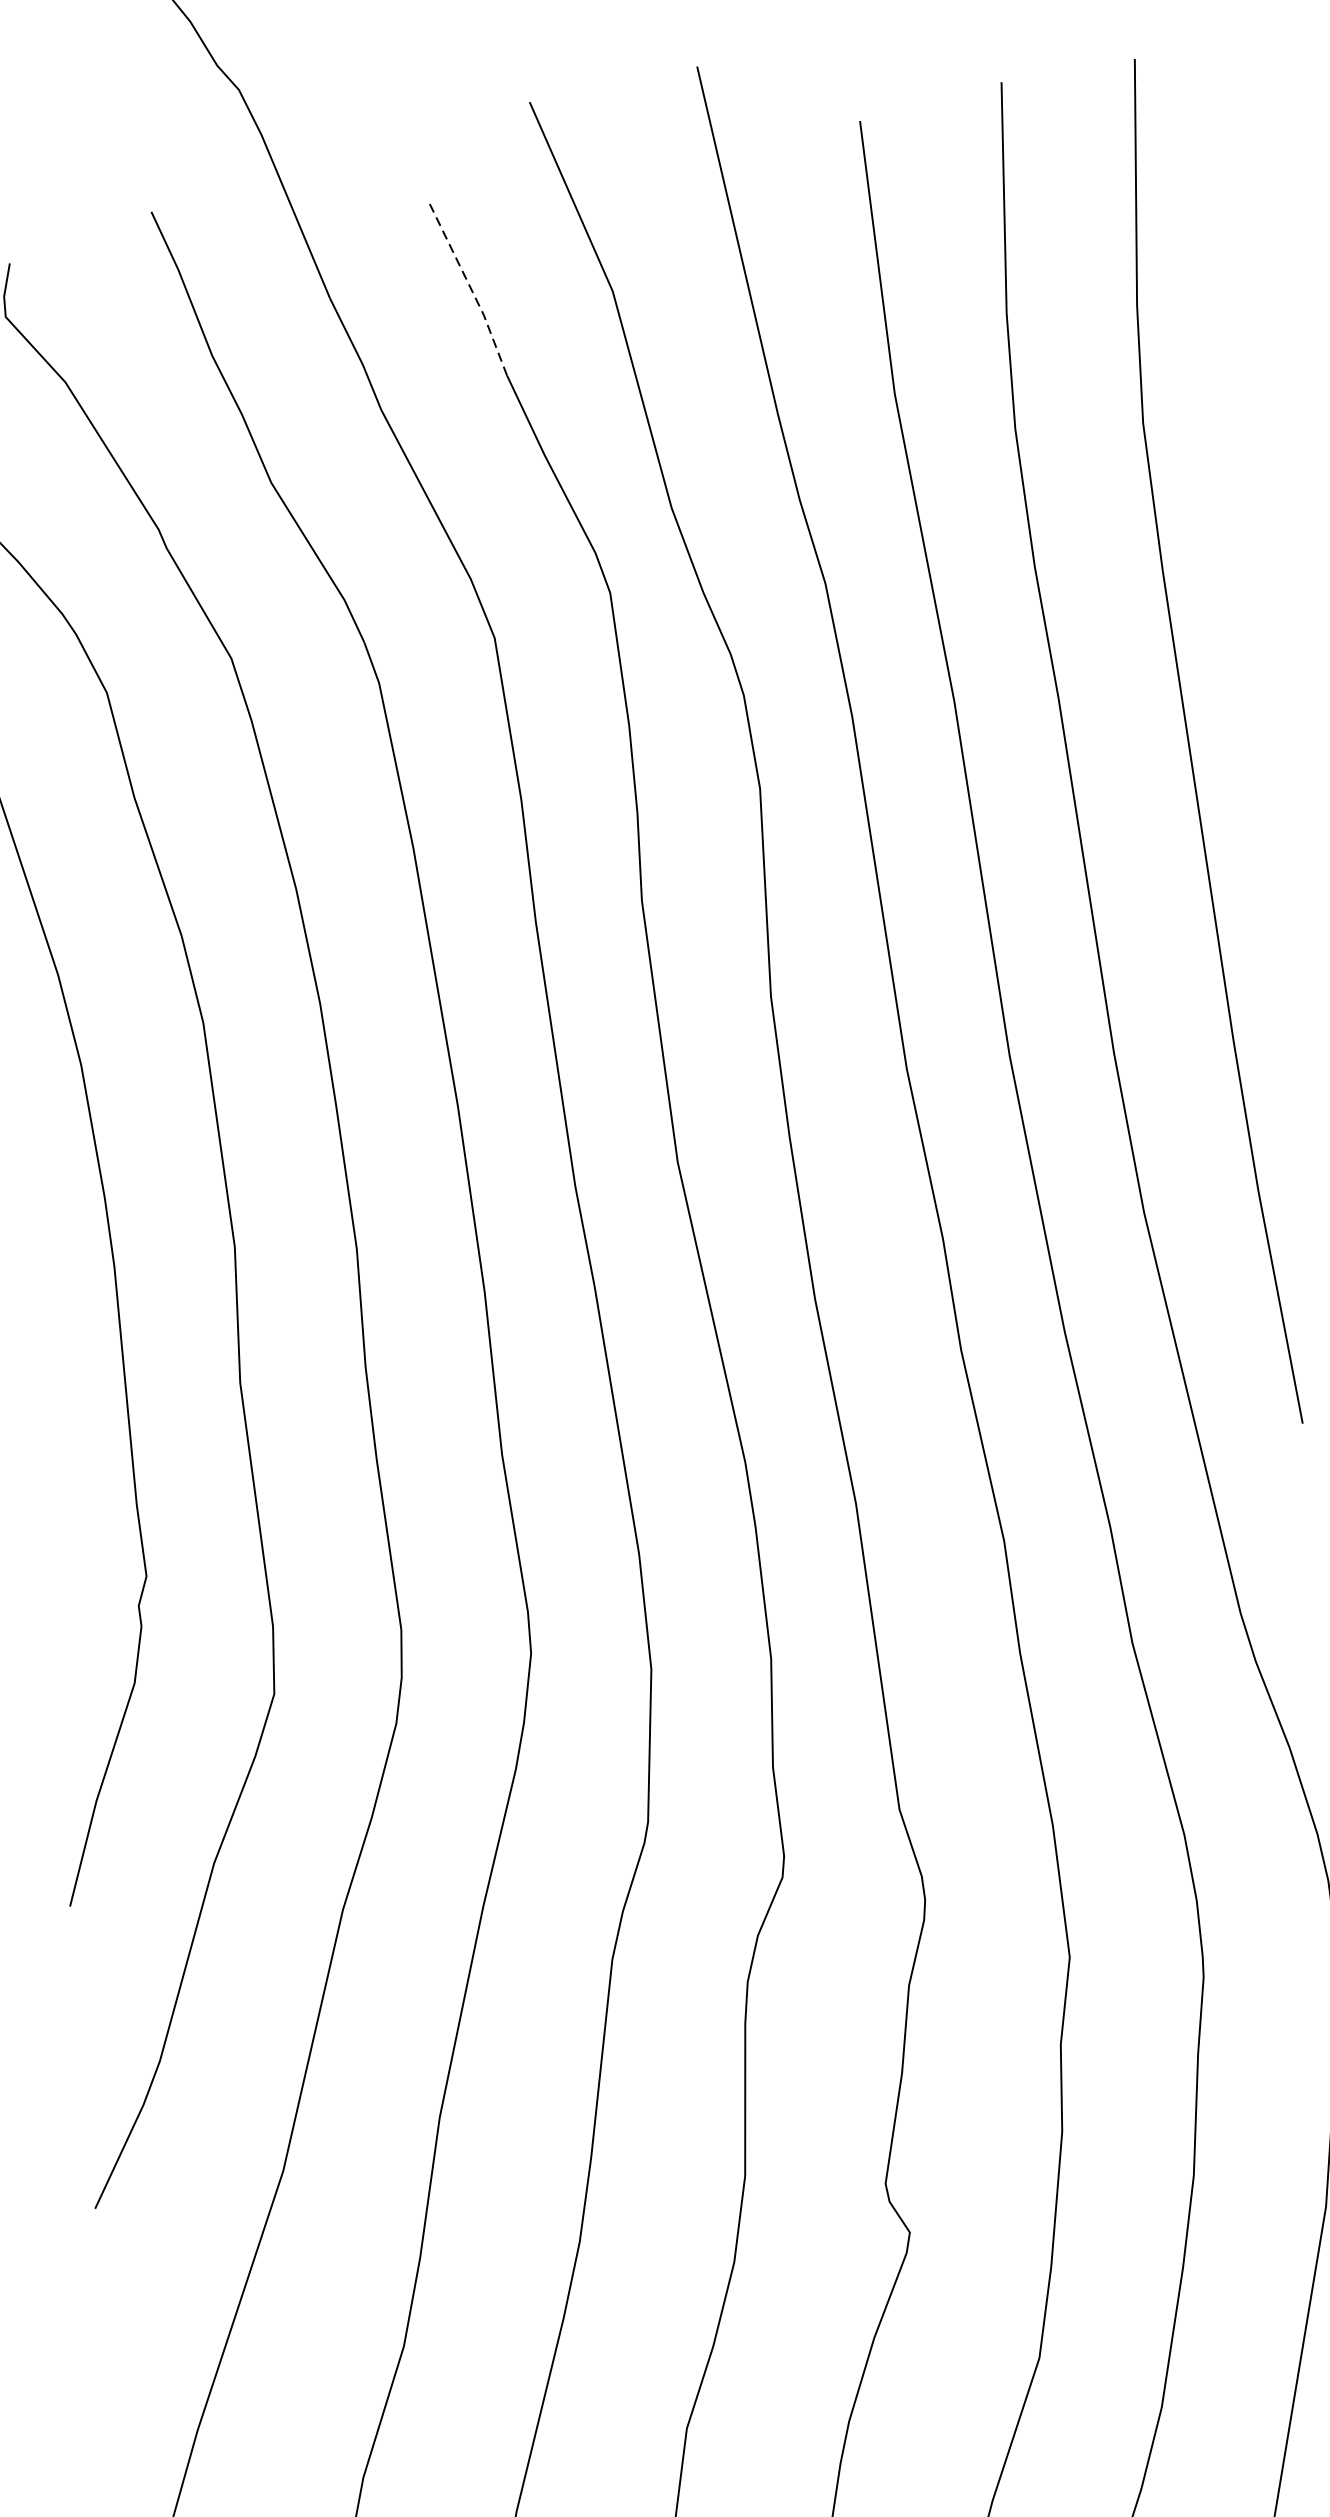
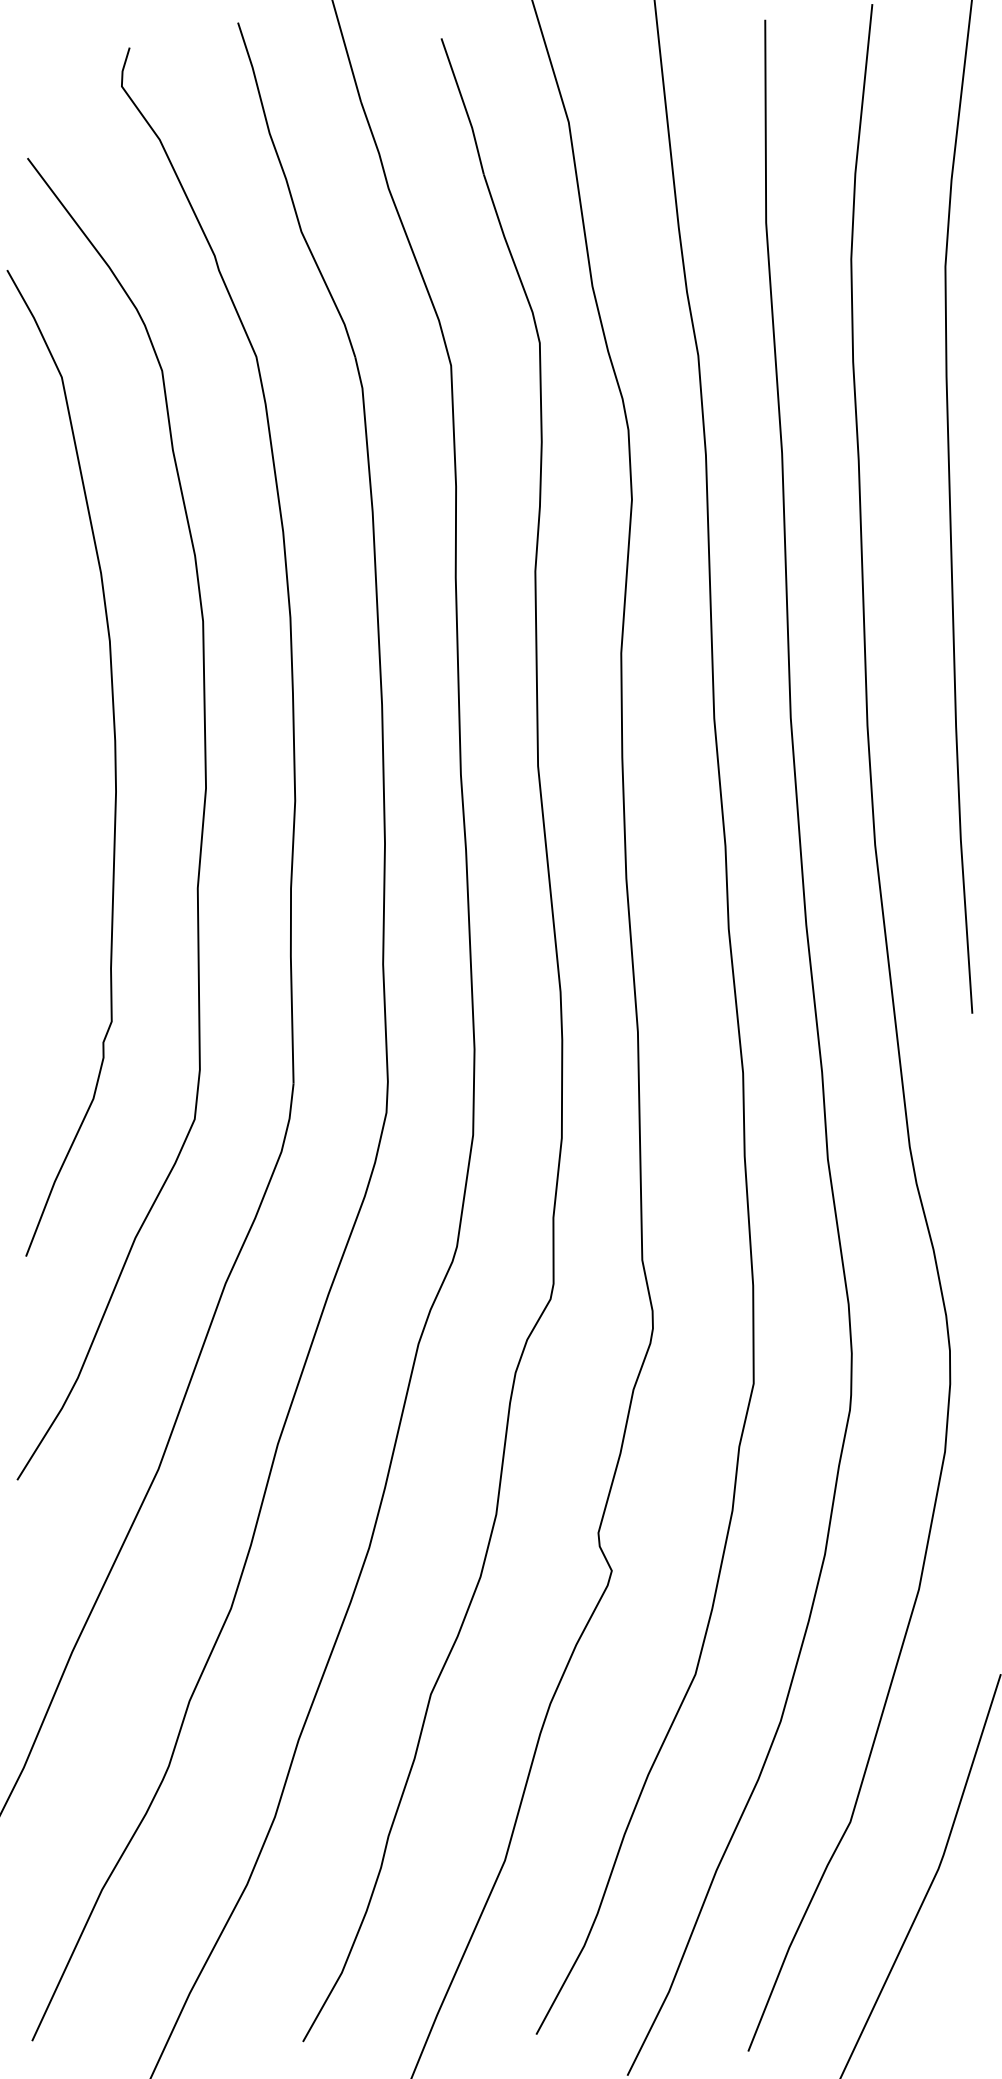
line: (469, 287) -> (464, 106), dashed -> solid

